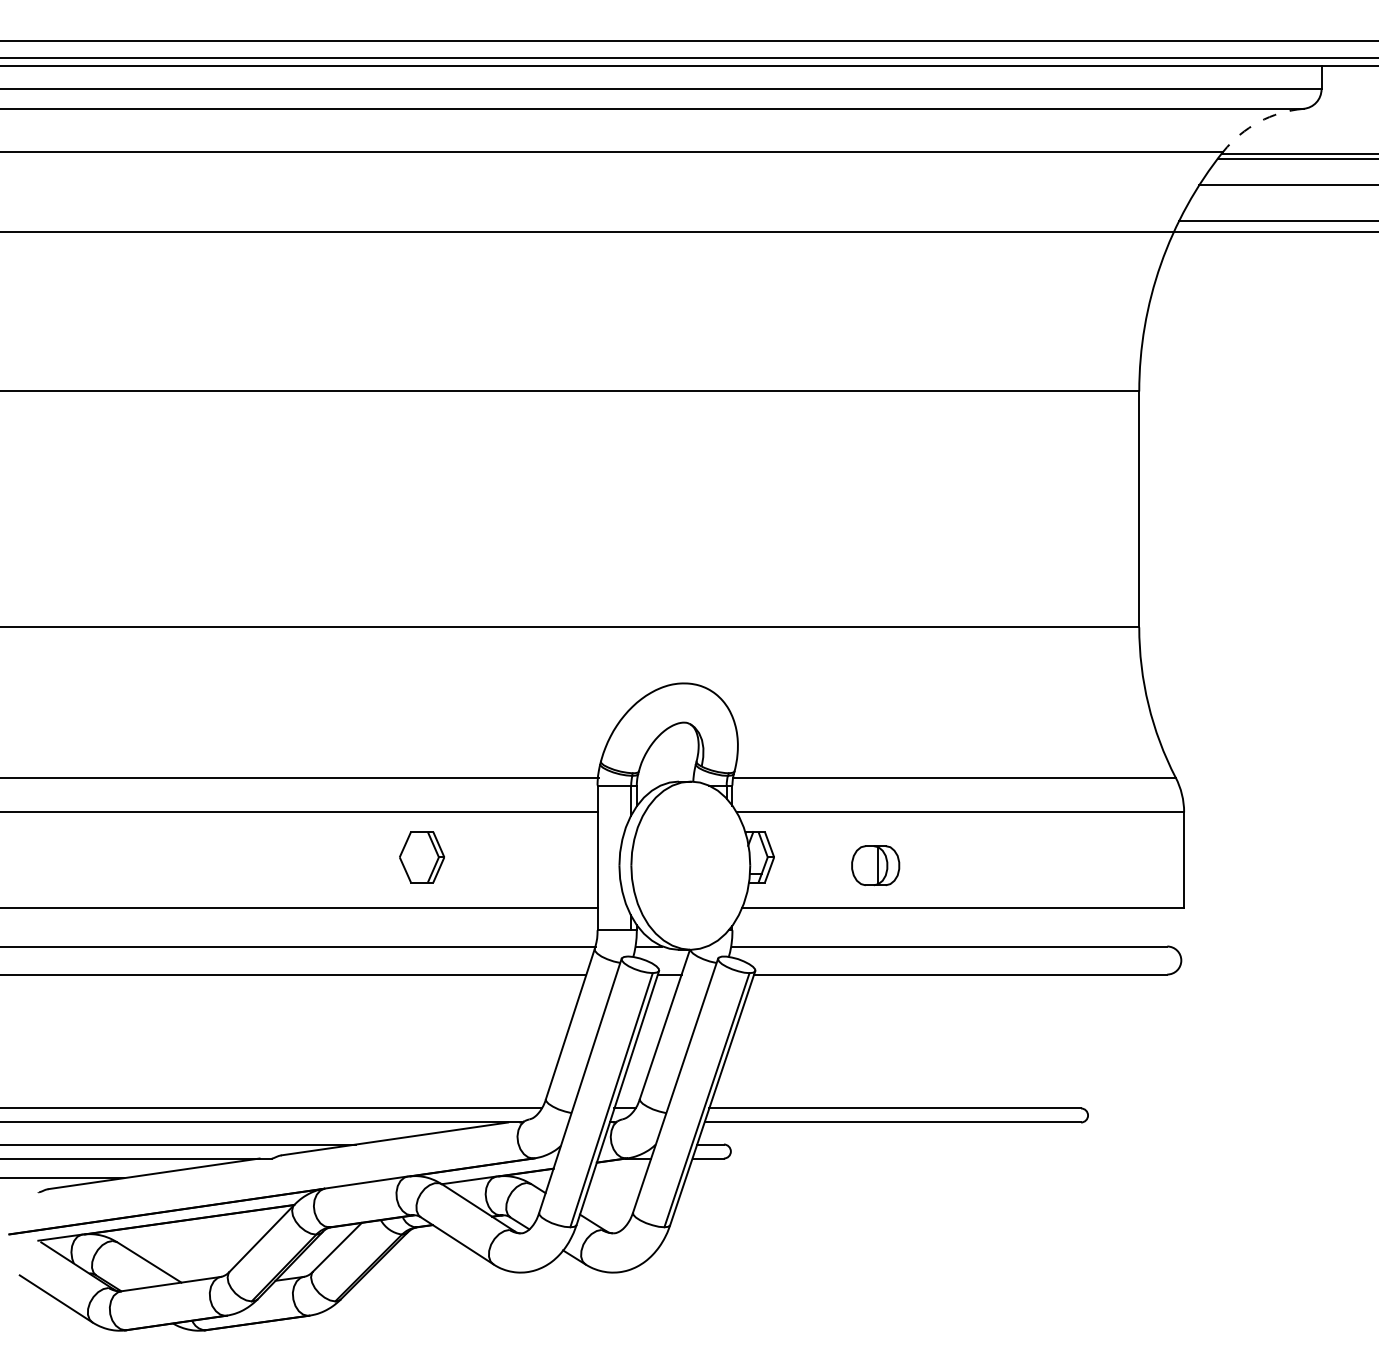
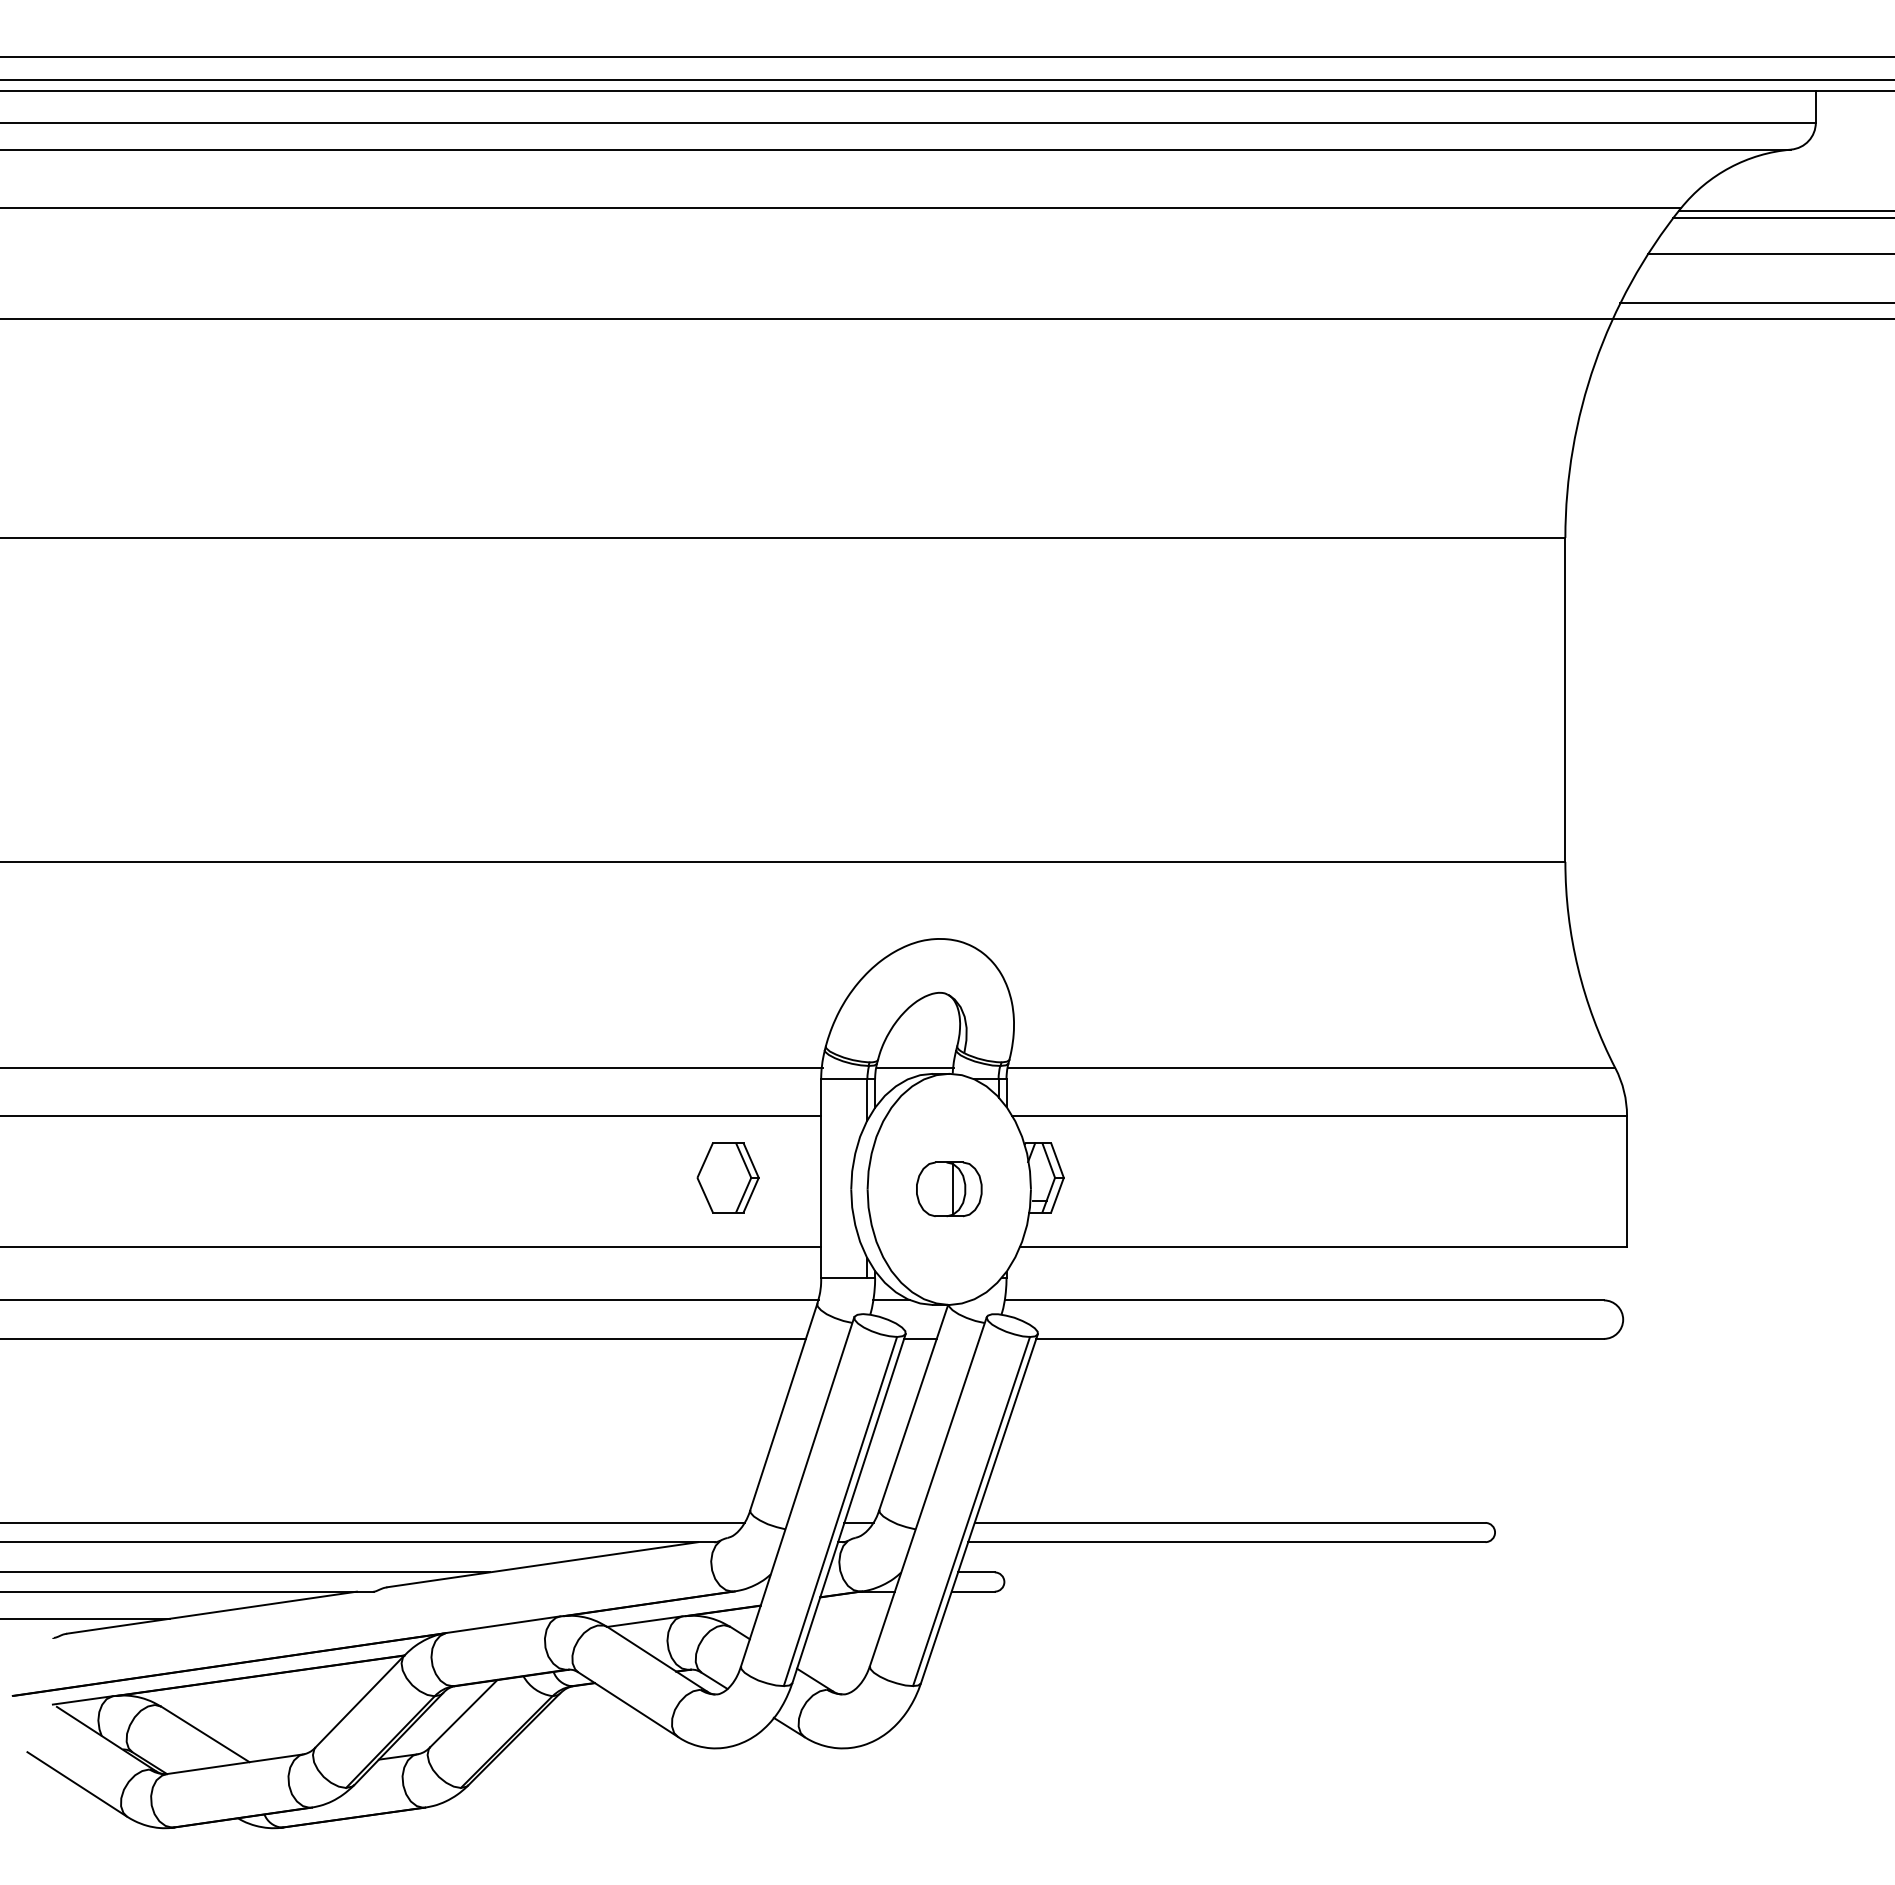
arc: (1258, 121) -> (1729, 167), dashed -> solid
line: (666, 777) -> (915, 1068), added
part: (421, 857) -> (727, 1177), moved
part: (875, 865) -> (949, 1189), moved

